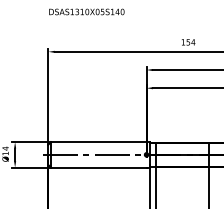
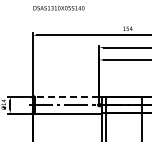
line: (97, 142) -> (66, 96), solid -> dashed

